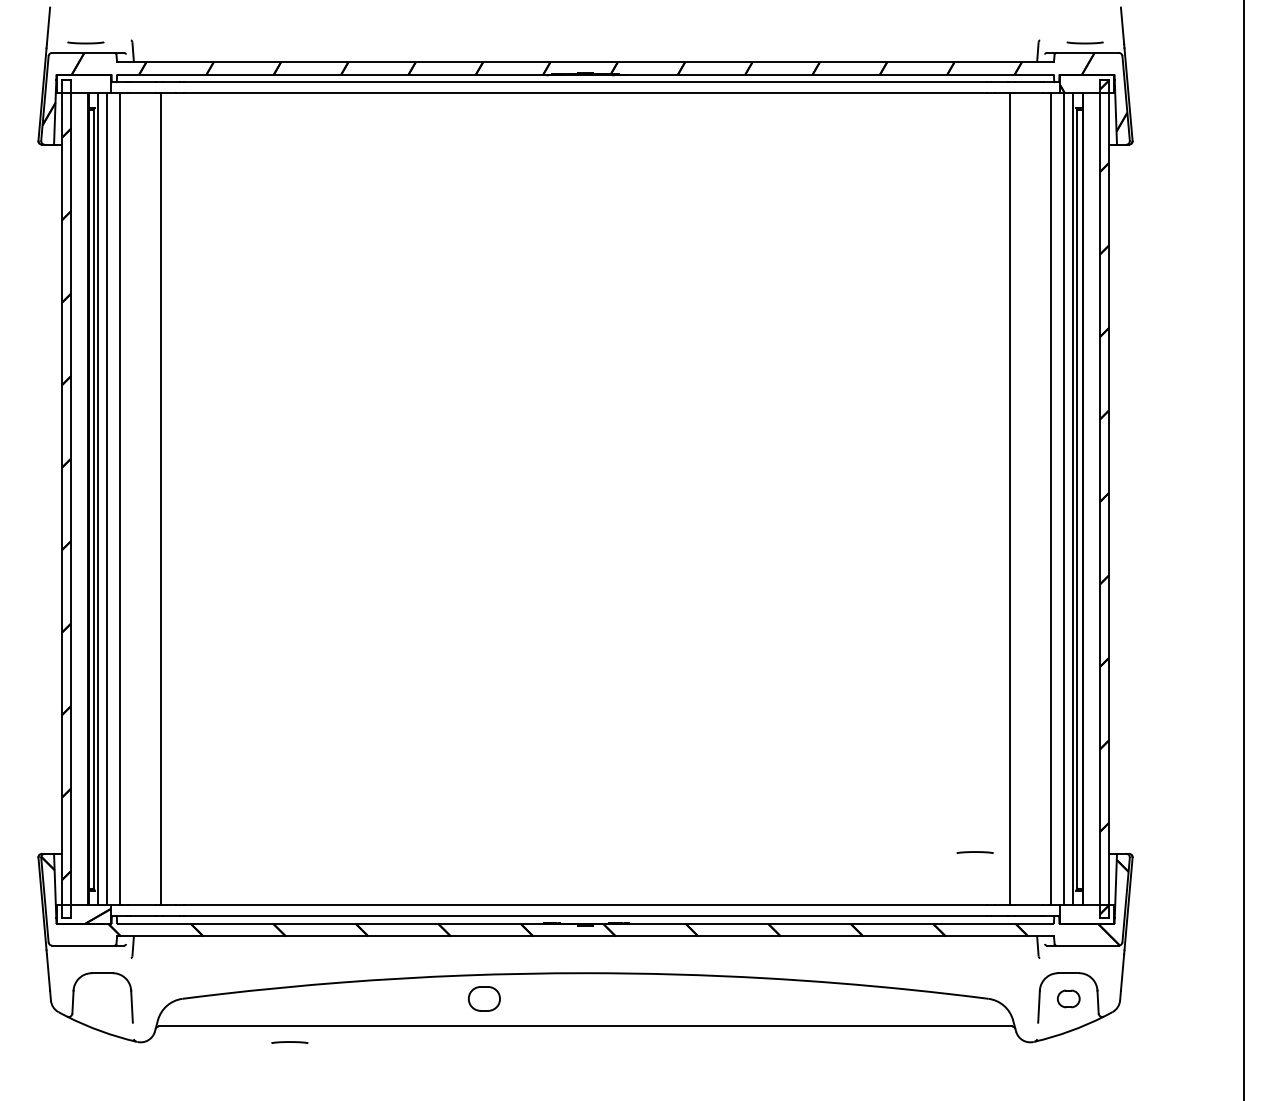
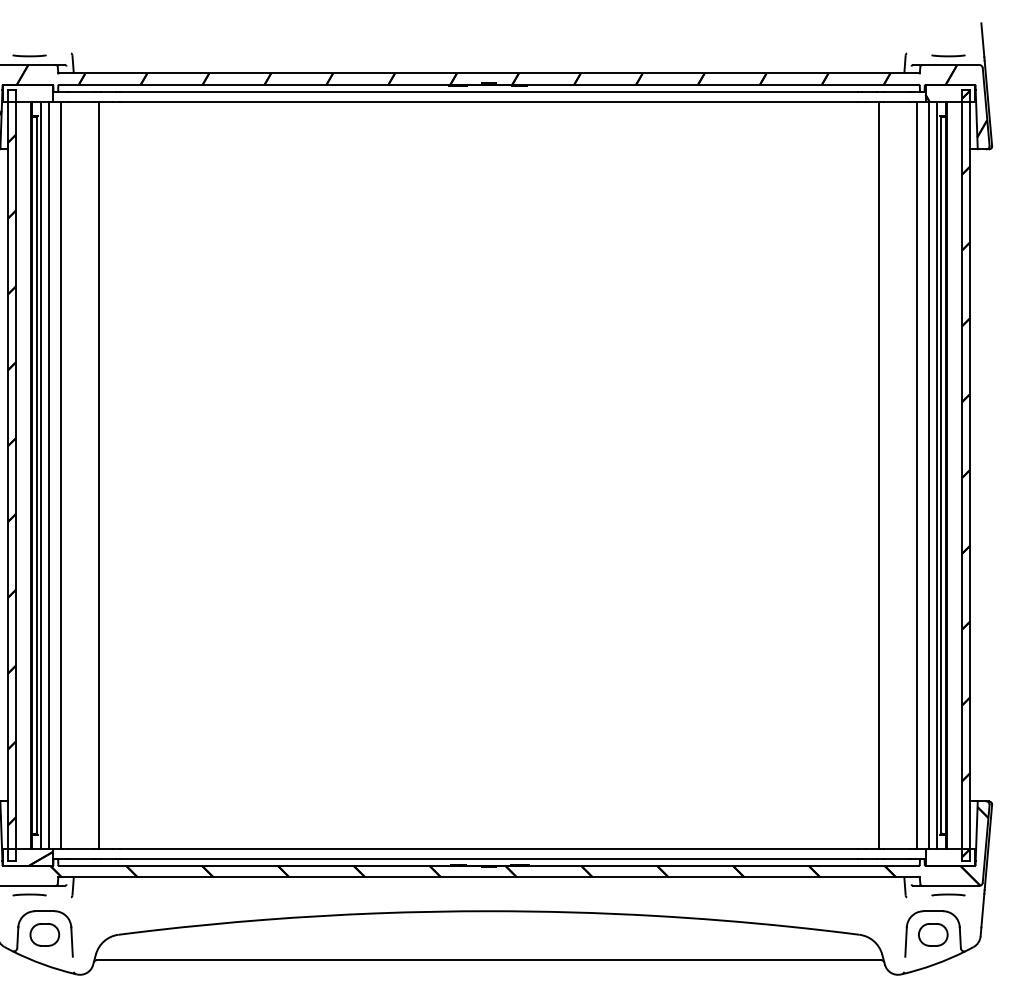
line: (974, 852) -> (947, 894), moved
part: (484, 998) -> (44, 934), moved
part: (1068, 998) -> (933, 934), size x1.43
line: (289, 1042) -> (29, 894), moved

